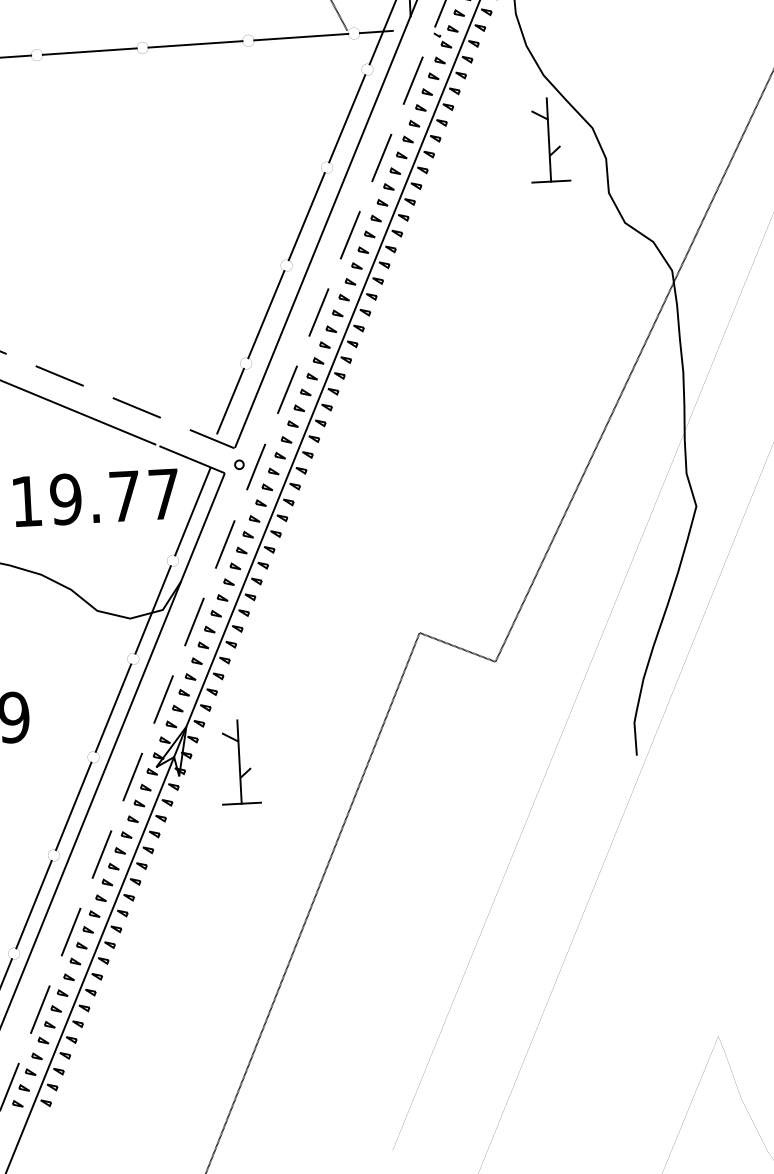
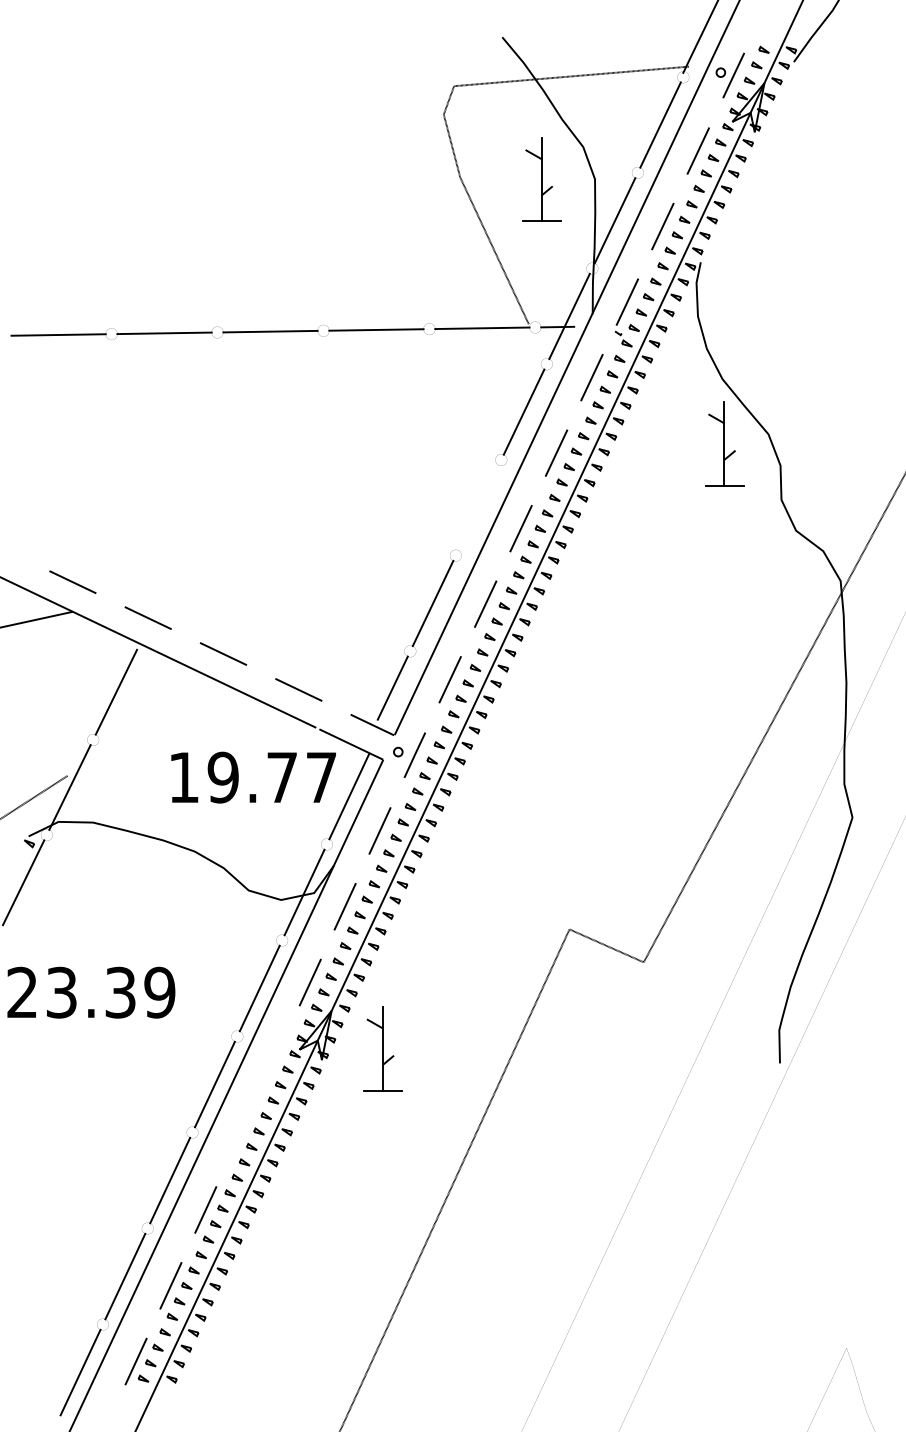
line: (306, 216) -> (478, 507), removed
line: (132, 777) -> (275, 1058), removed
line: (101, 853) -> (240, 1133), removed

